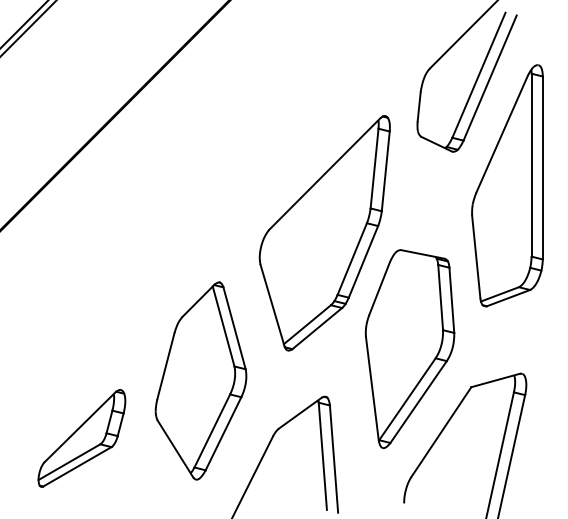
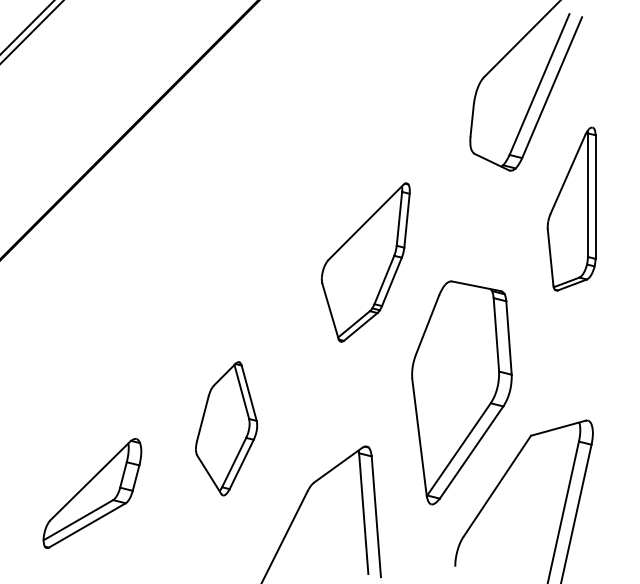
part: (507, 185) -> (571, 208), size x0.6
part: (324, 233) -> (365, 262), size x0.6
part: (200, 380) -> (225, 428), size x0.6

